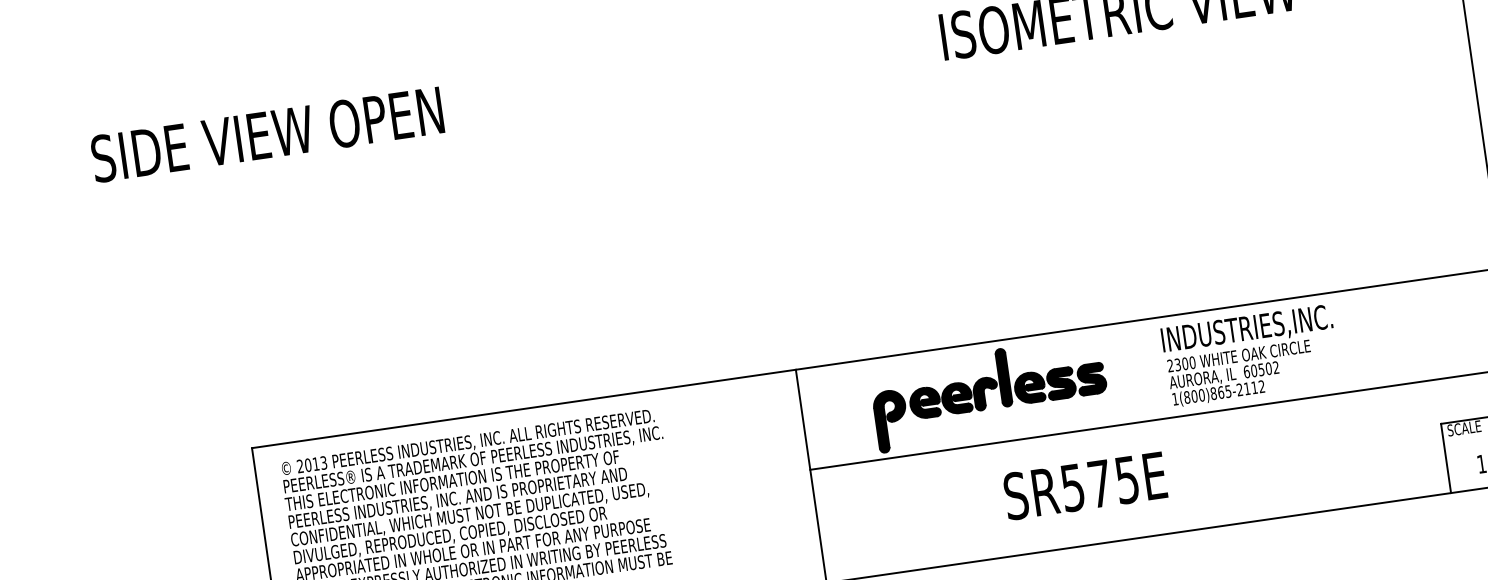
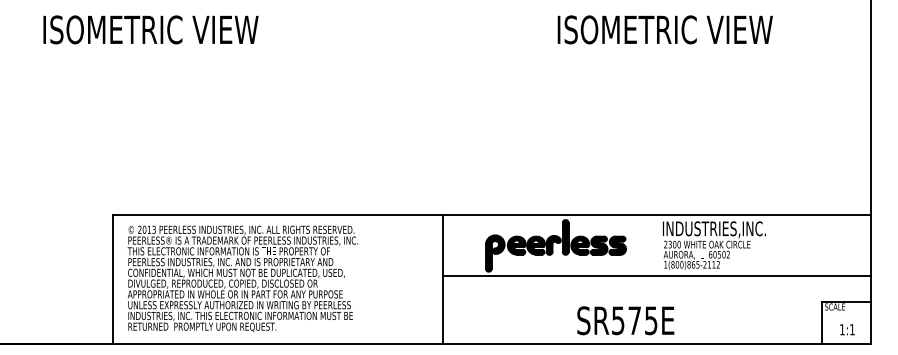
text: (270, 133) -> (150, 29), SIDE VIEW OPEN -> ISOMETRIC VIEW
text: (1084, 485) -> (625, 320), moved

